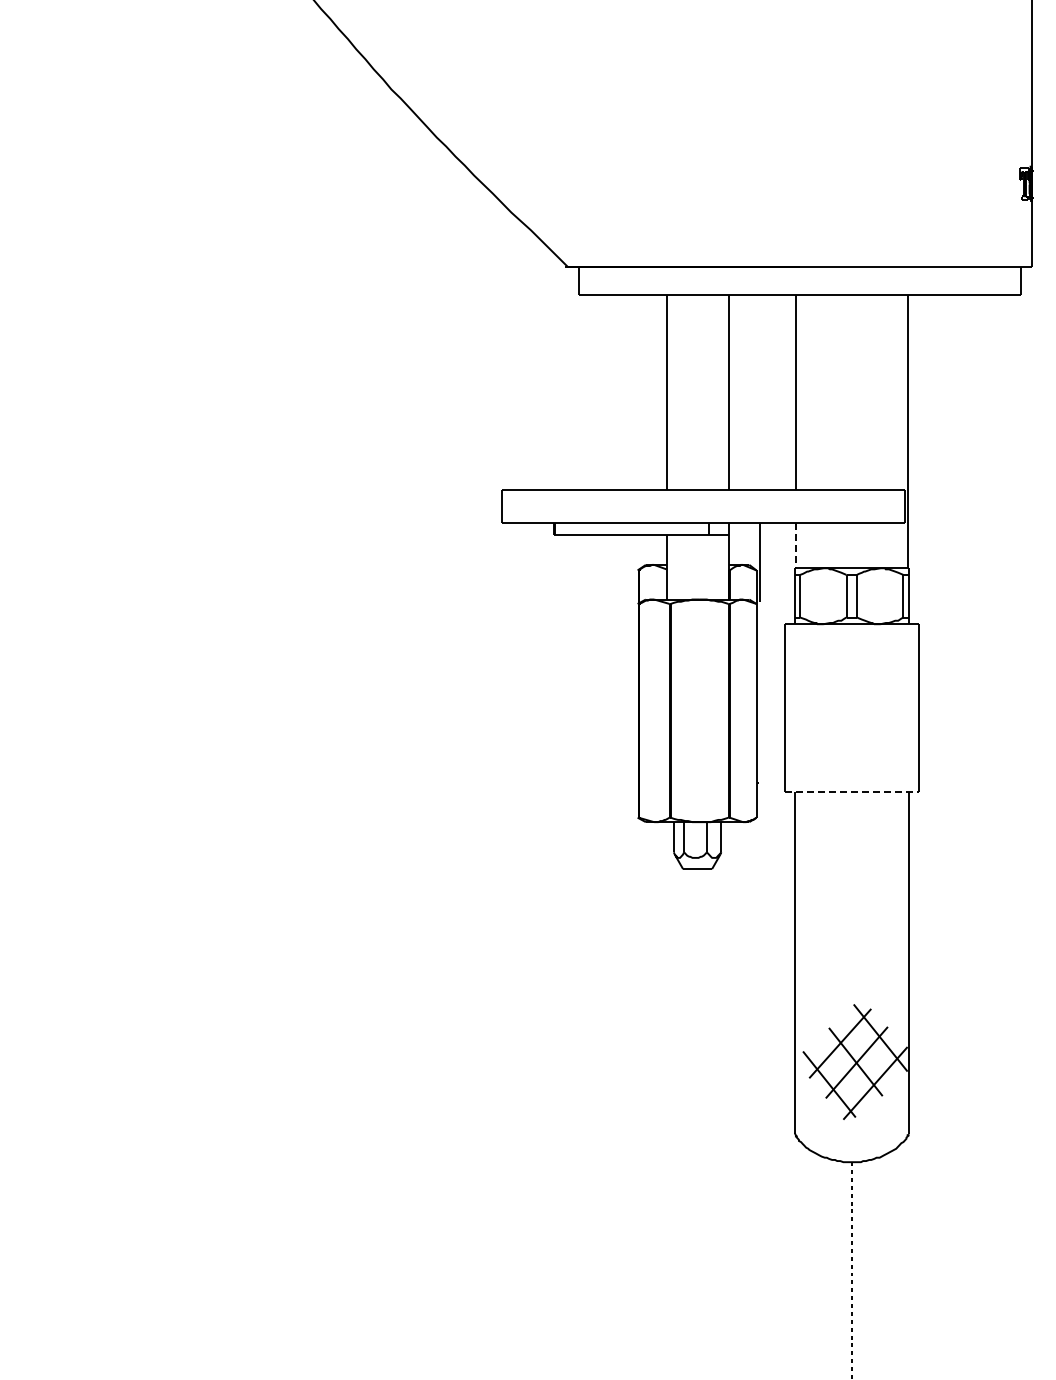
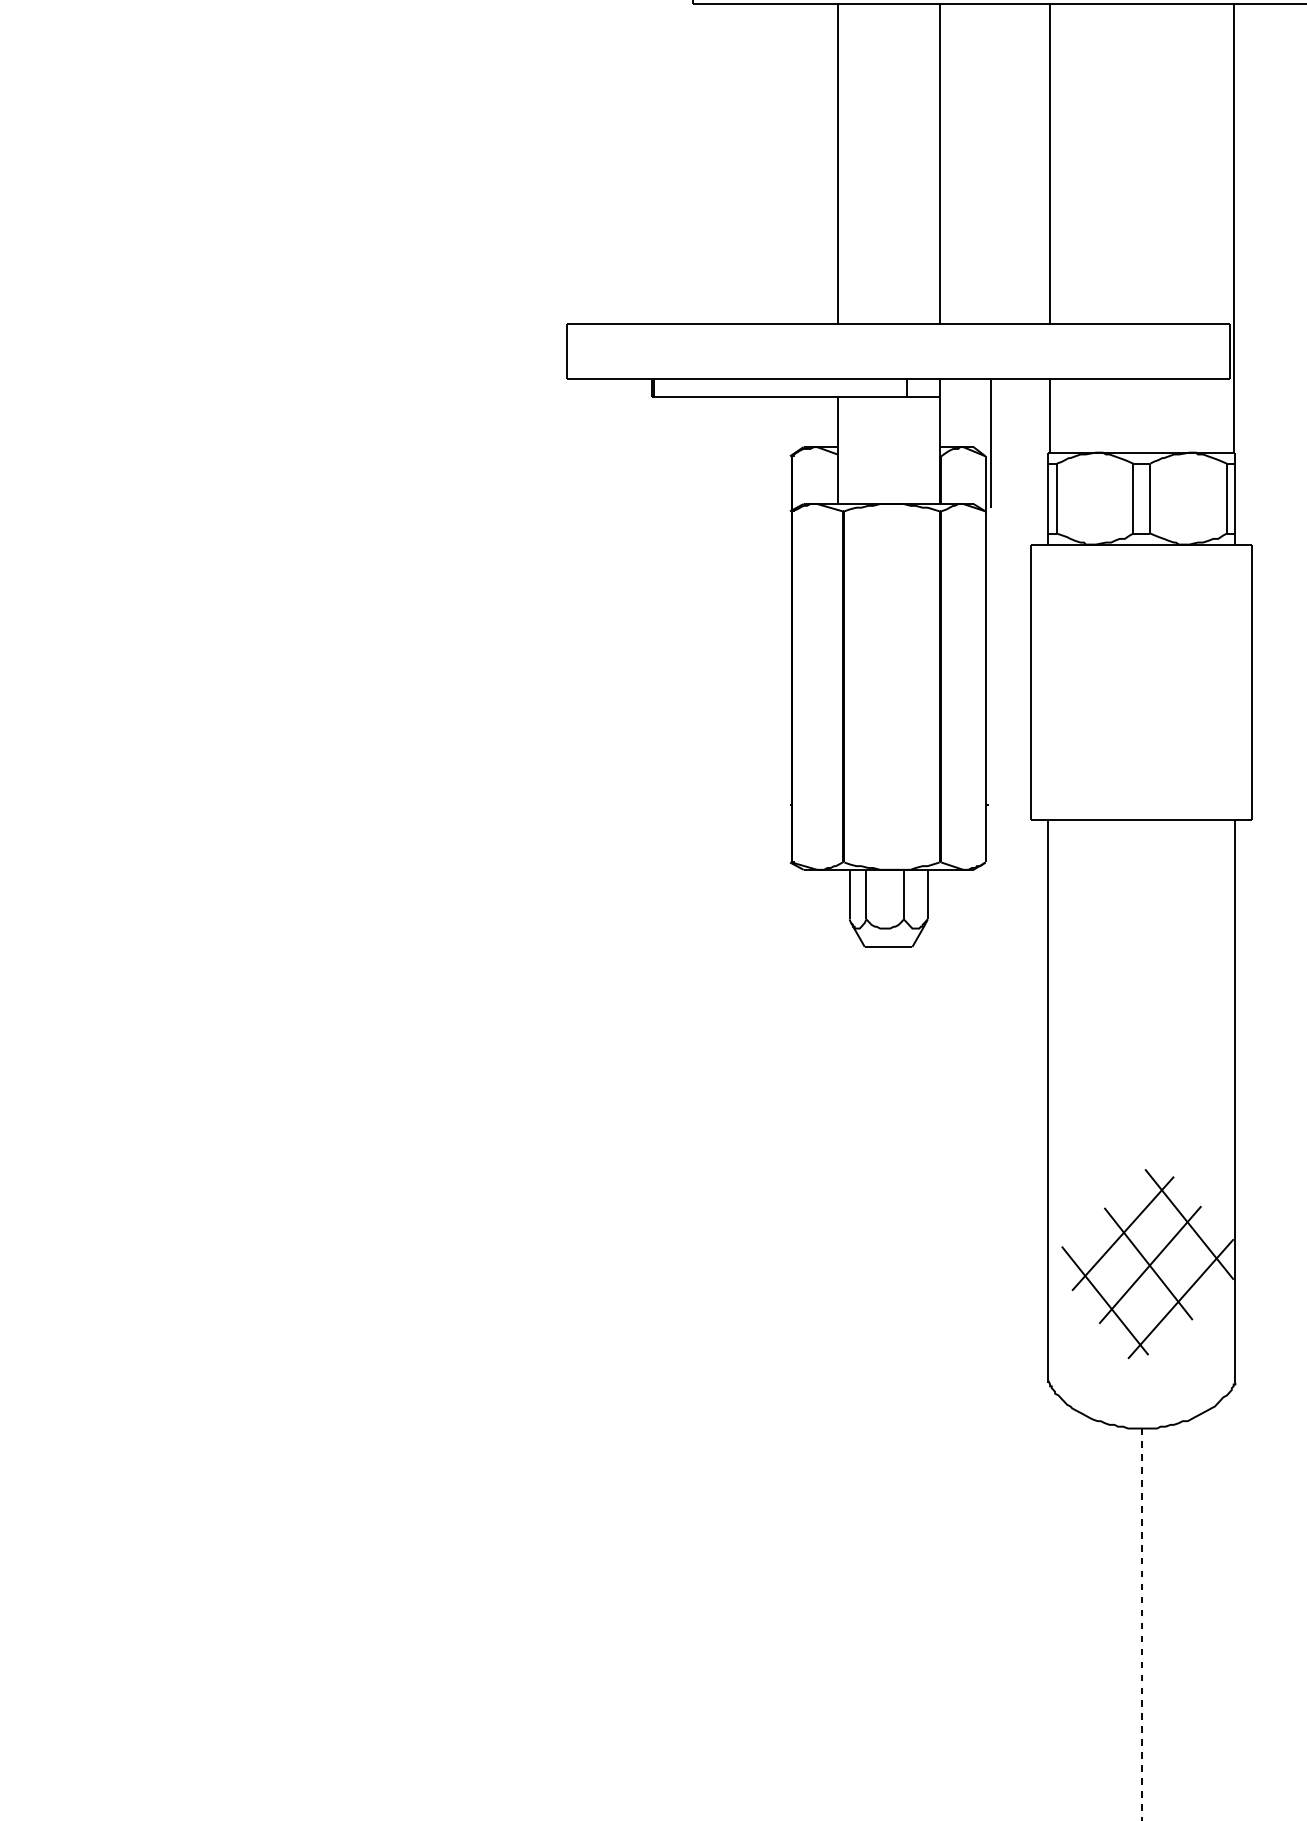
line: (795, 546) -> (1049, 416), dashed -> solid
line: (852, 791) -> (1143, 819), dashed -> solid

